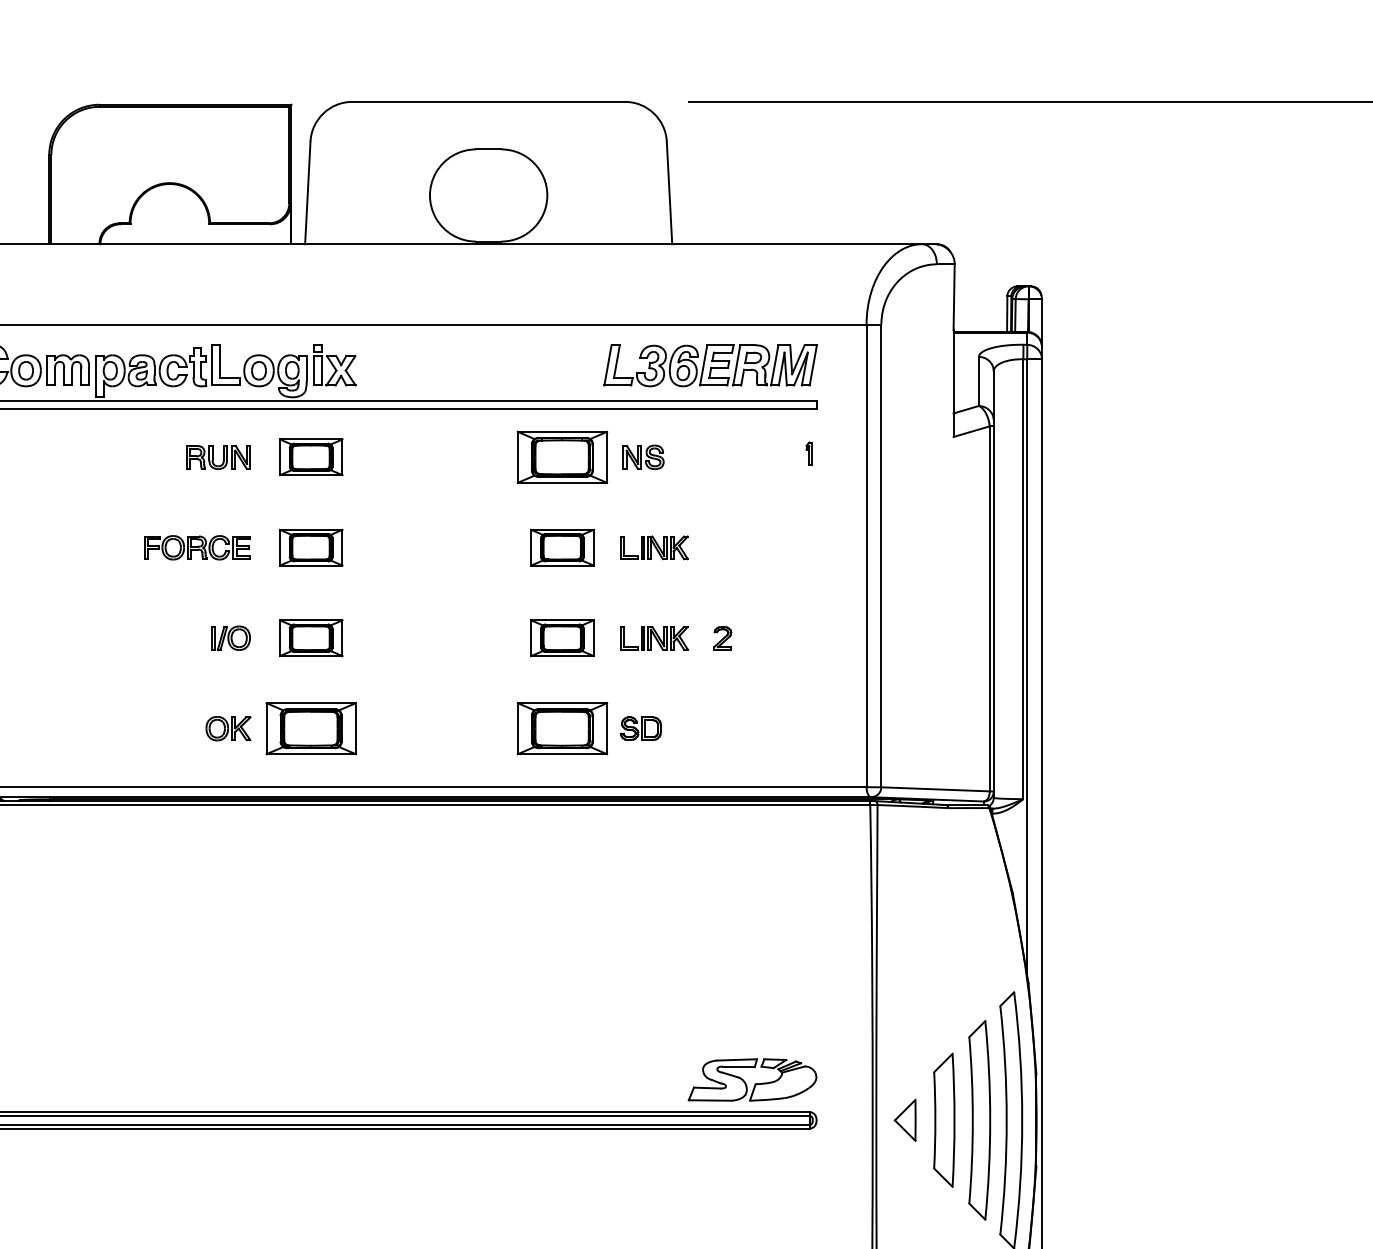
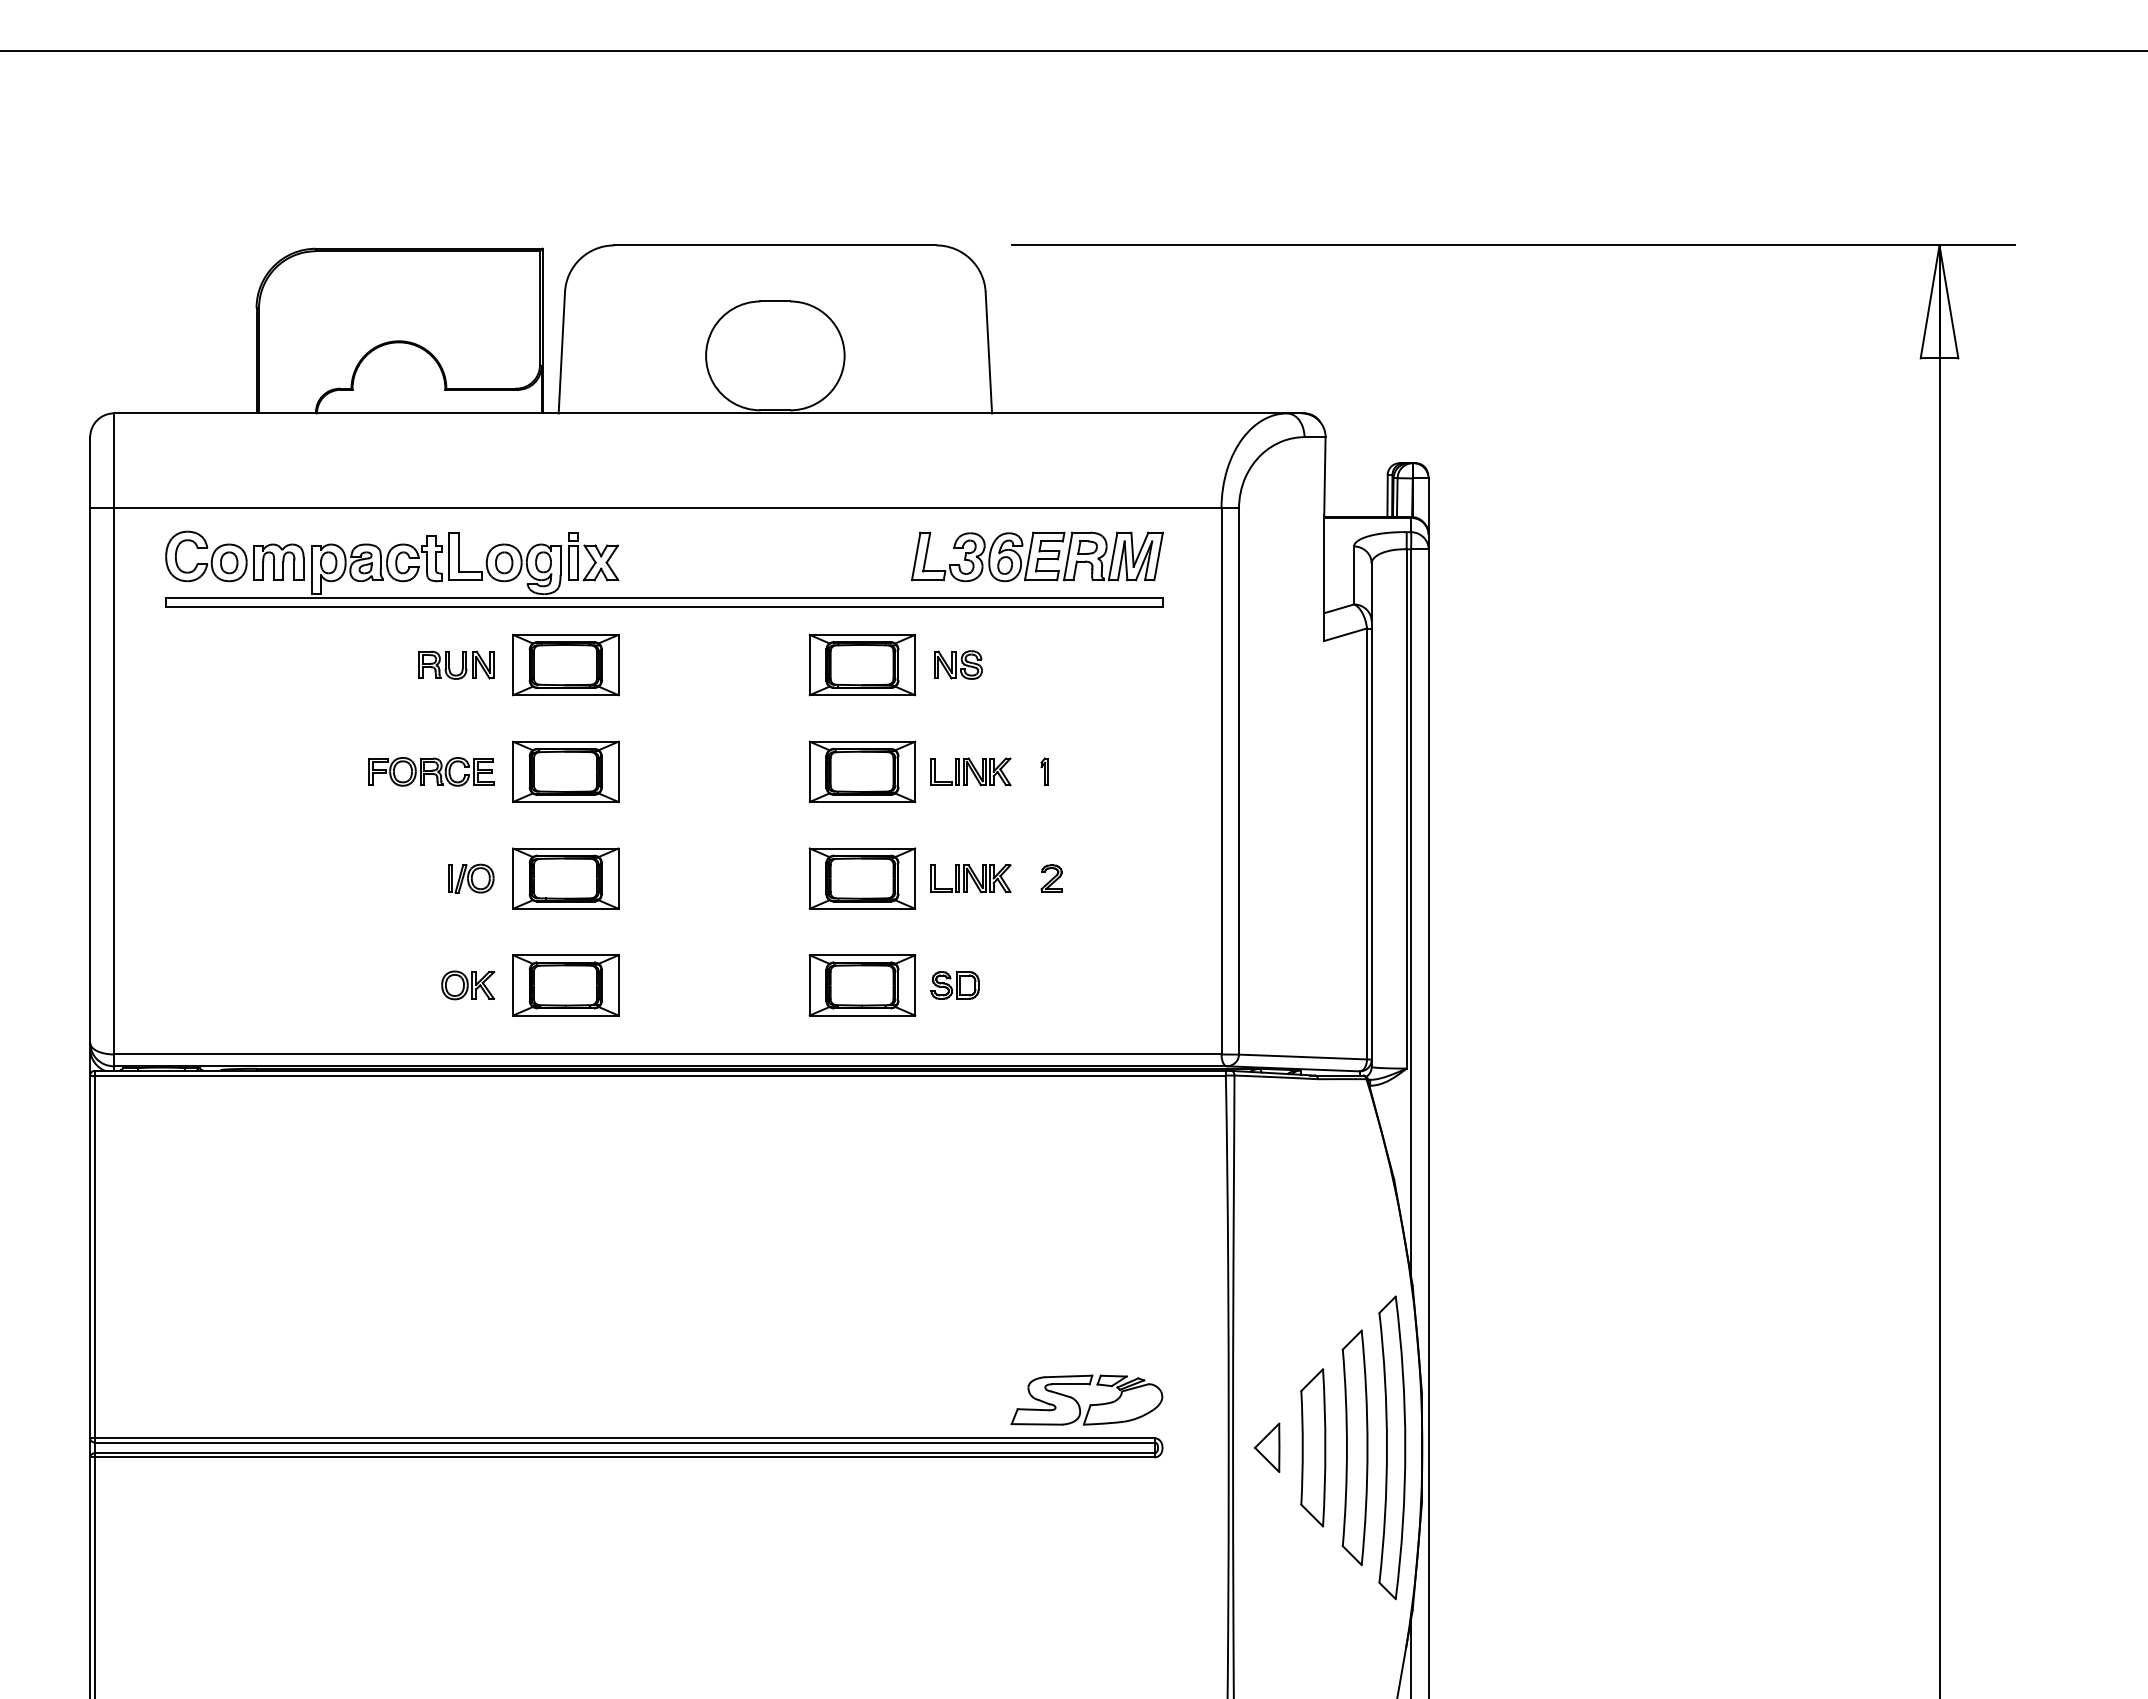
part: (808, 453) -> (1044, 771), moved
part: (310, 456) -> (565, 664), size x1.43
part: (310, 547) -> (565, 771), size x1.43
part: (562, 547) -> (862, 771), size x1.43
part: (310, 638) -> (565, 878), size x1.43
part: (562, 638) -> (862, 878), size x1.43

